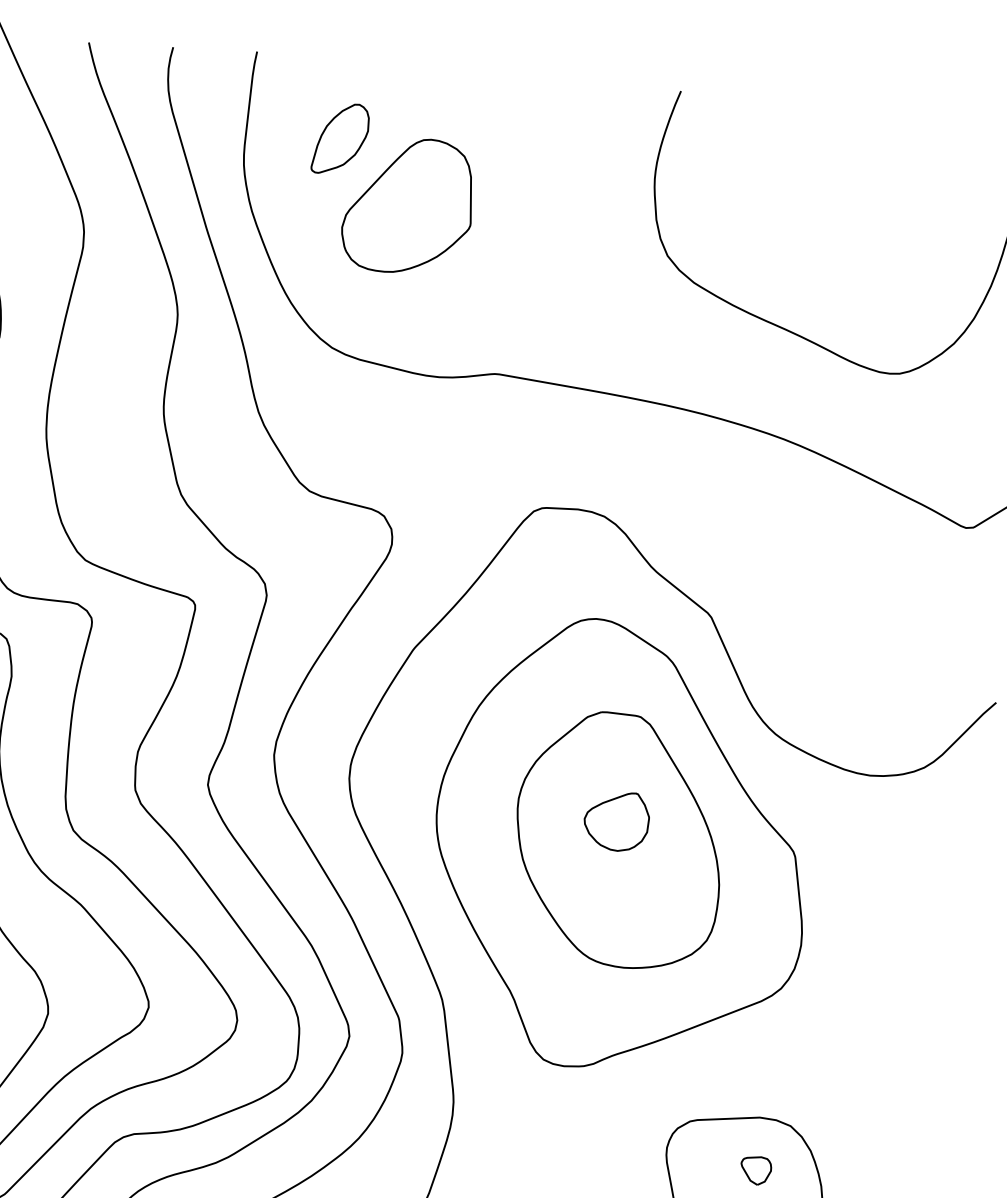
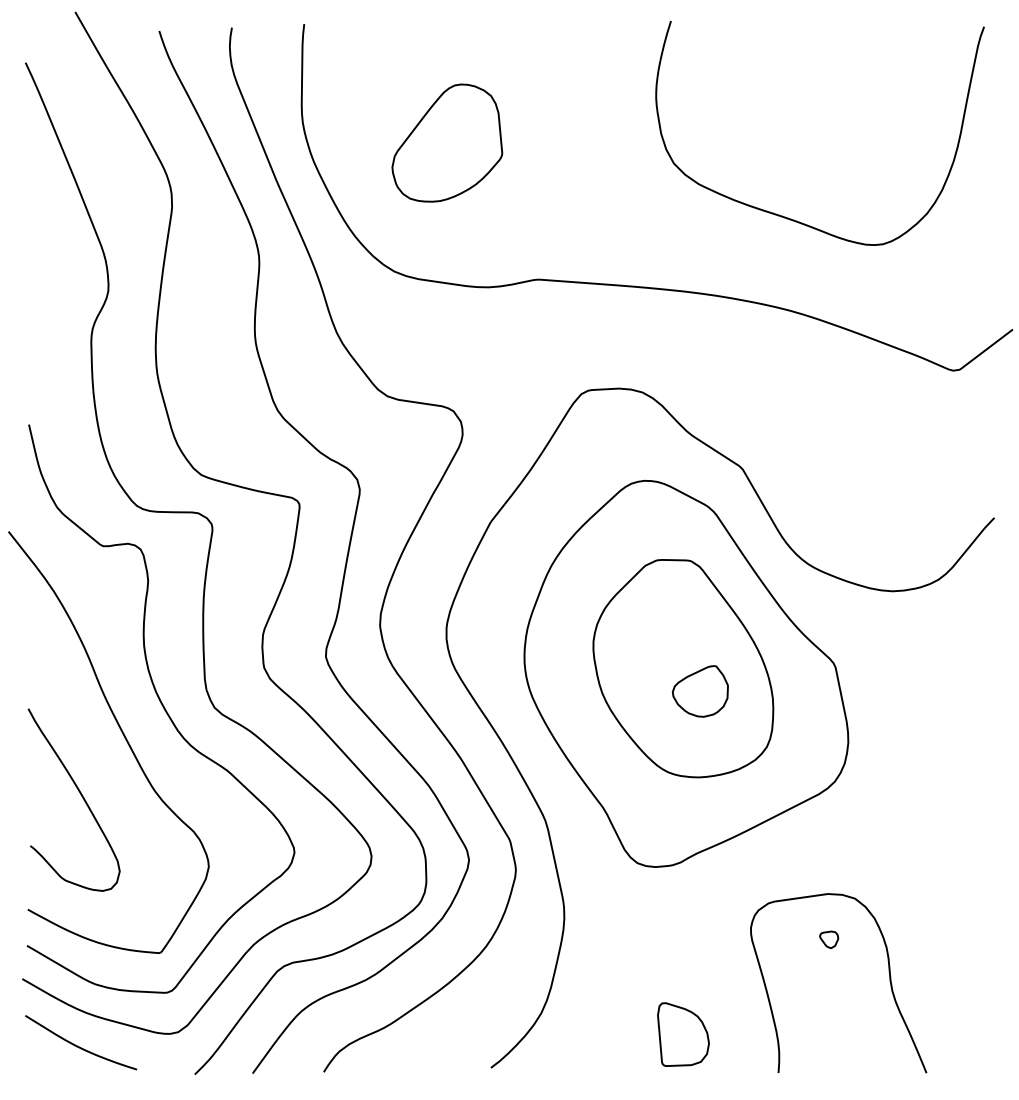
part: (340, 138) -> (383, 91), removed
part: (615, 821) -> (699, 691), moved
part: (755, 1170) -> (828, 939), size x0.7

